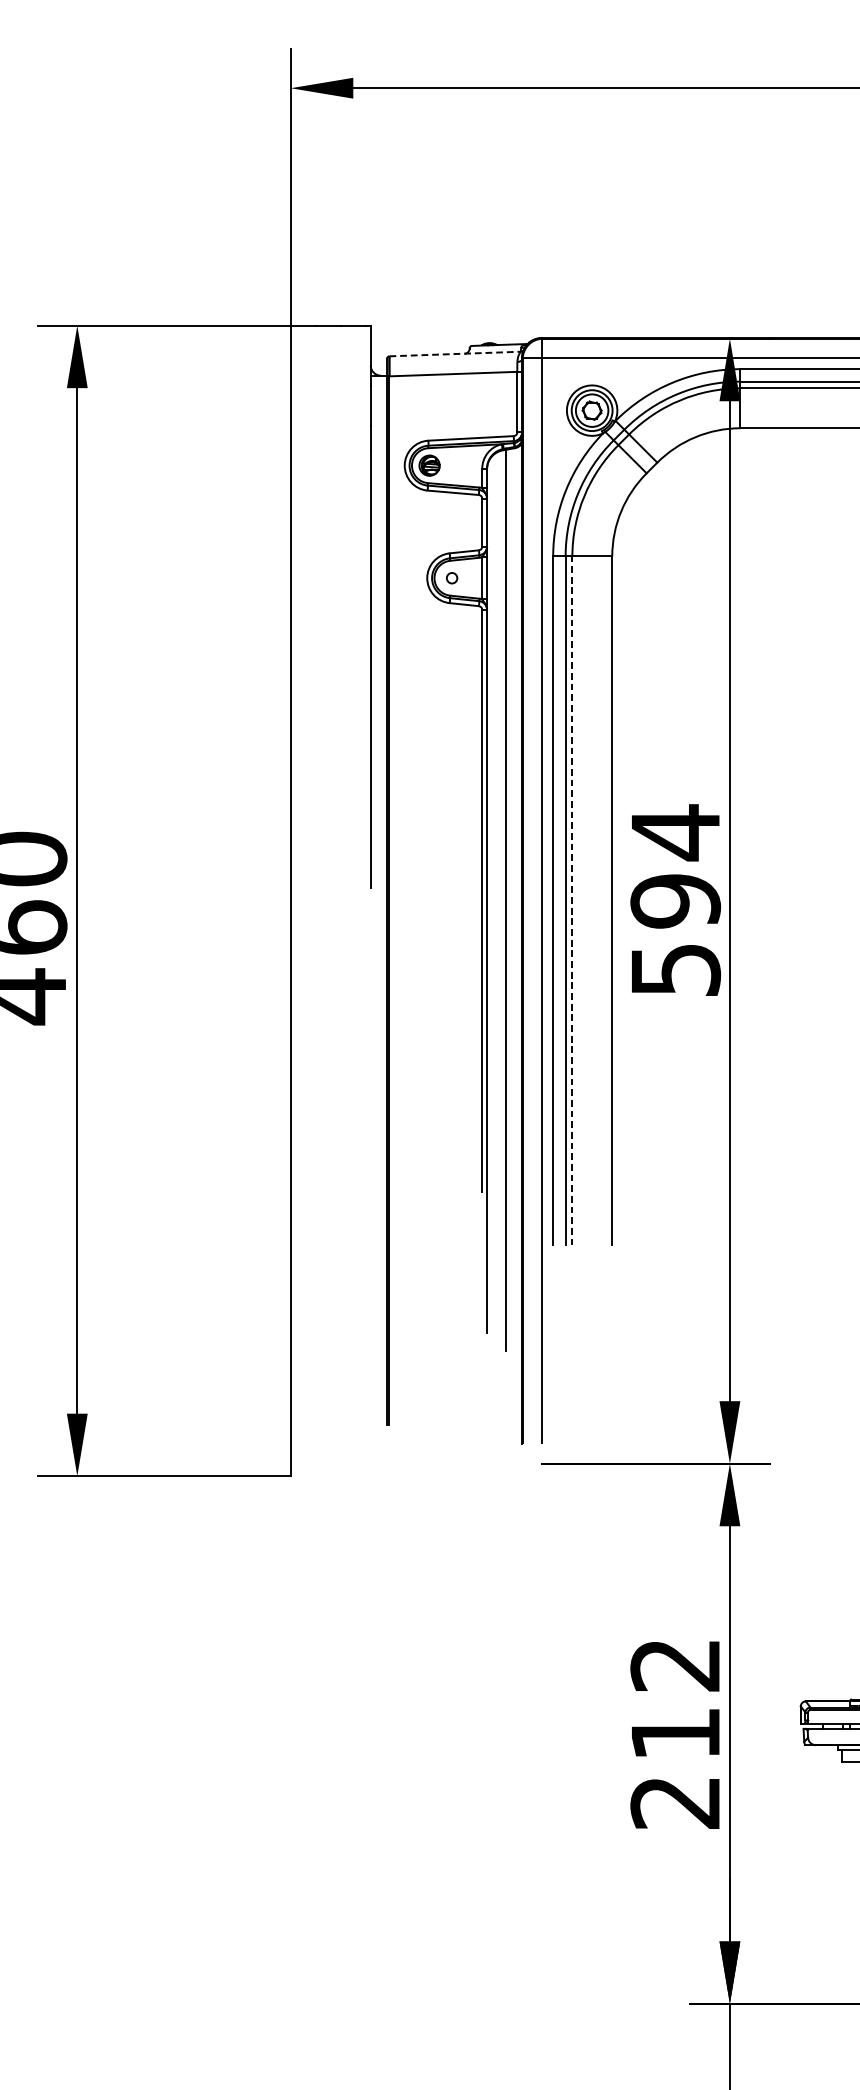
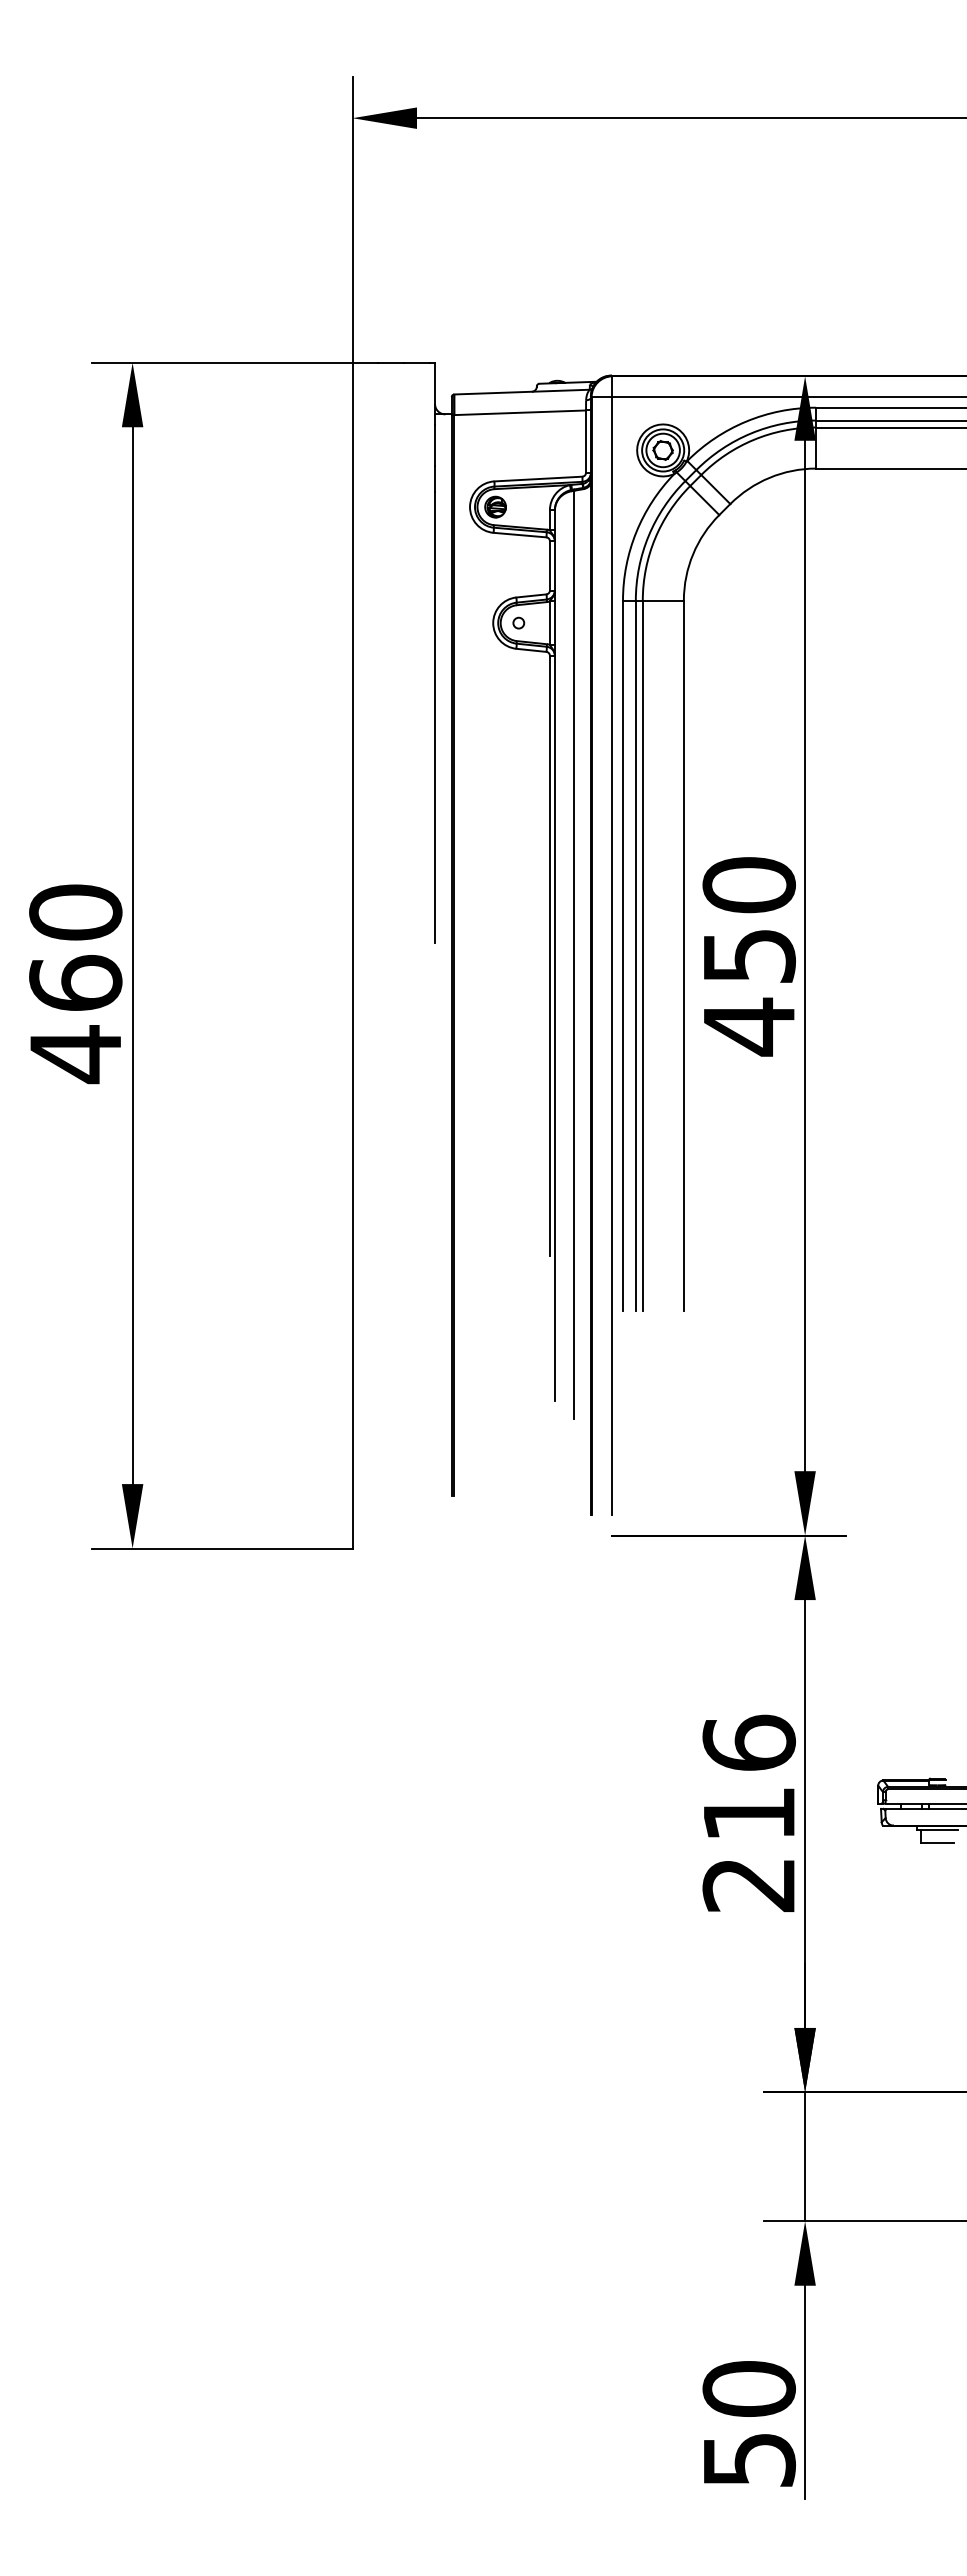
line: (454, 354) -> (521, 392), dashed -> solid
line: (572, 900) -> (642, 955), dashed -> solid
text: (674, 901) -> (748, 956), 594 -> 450
text: (674, 1664) -> (748, 1742), 212 -> 216

